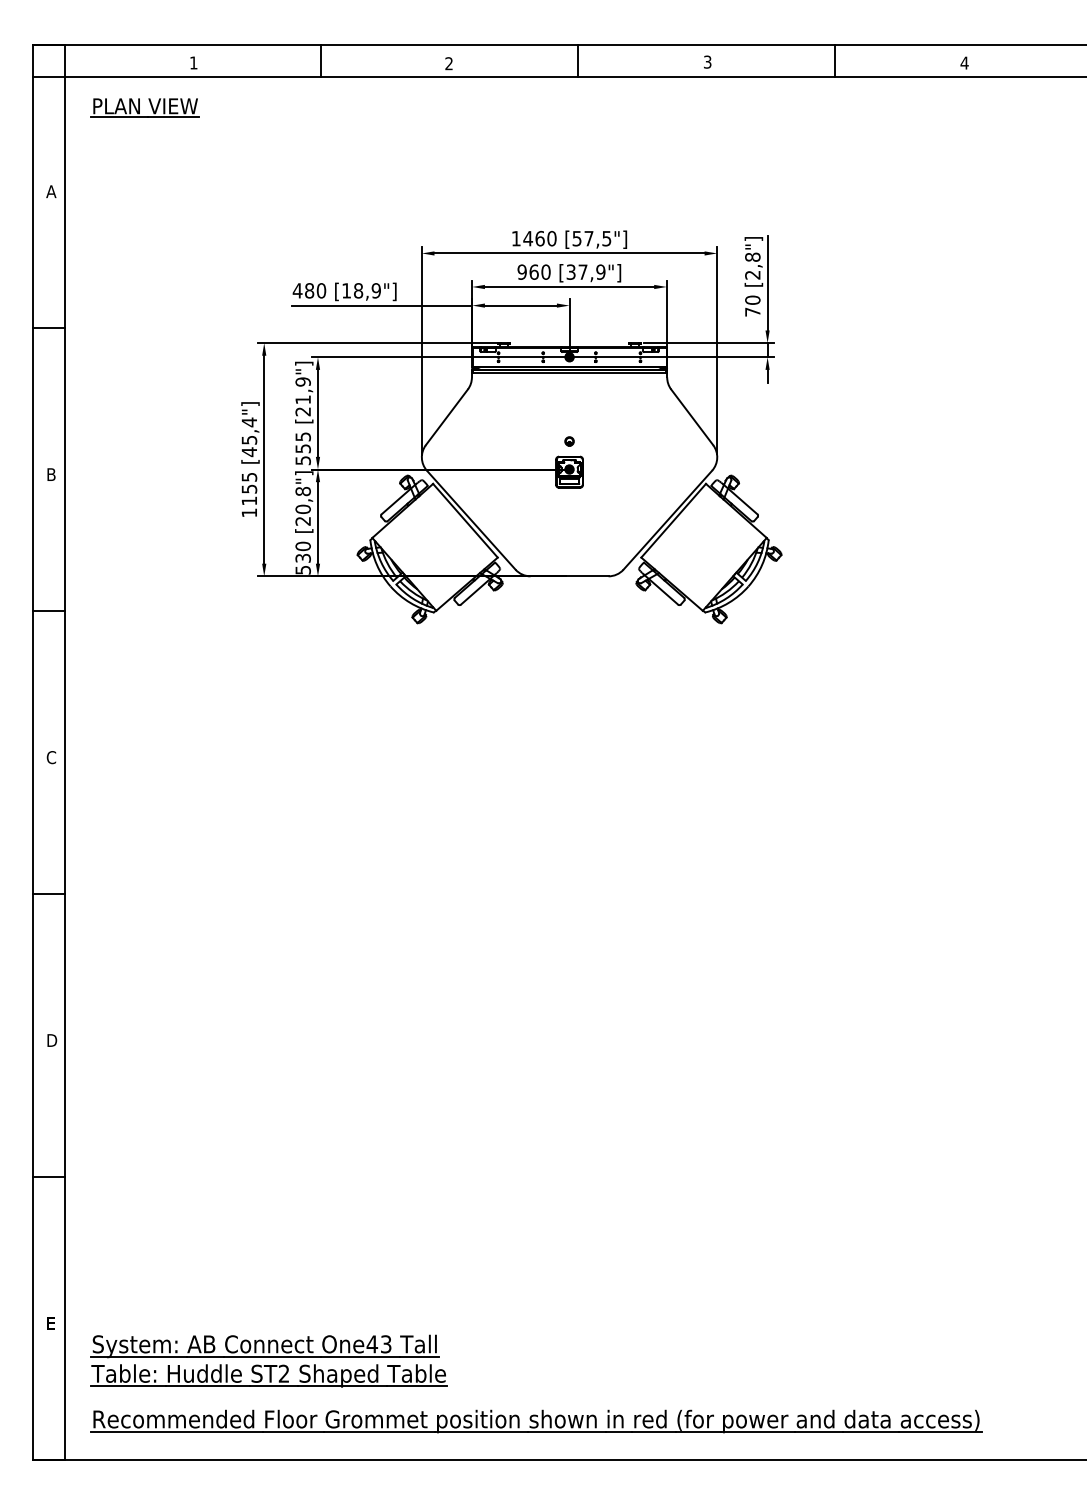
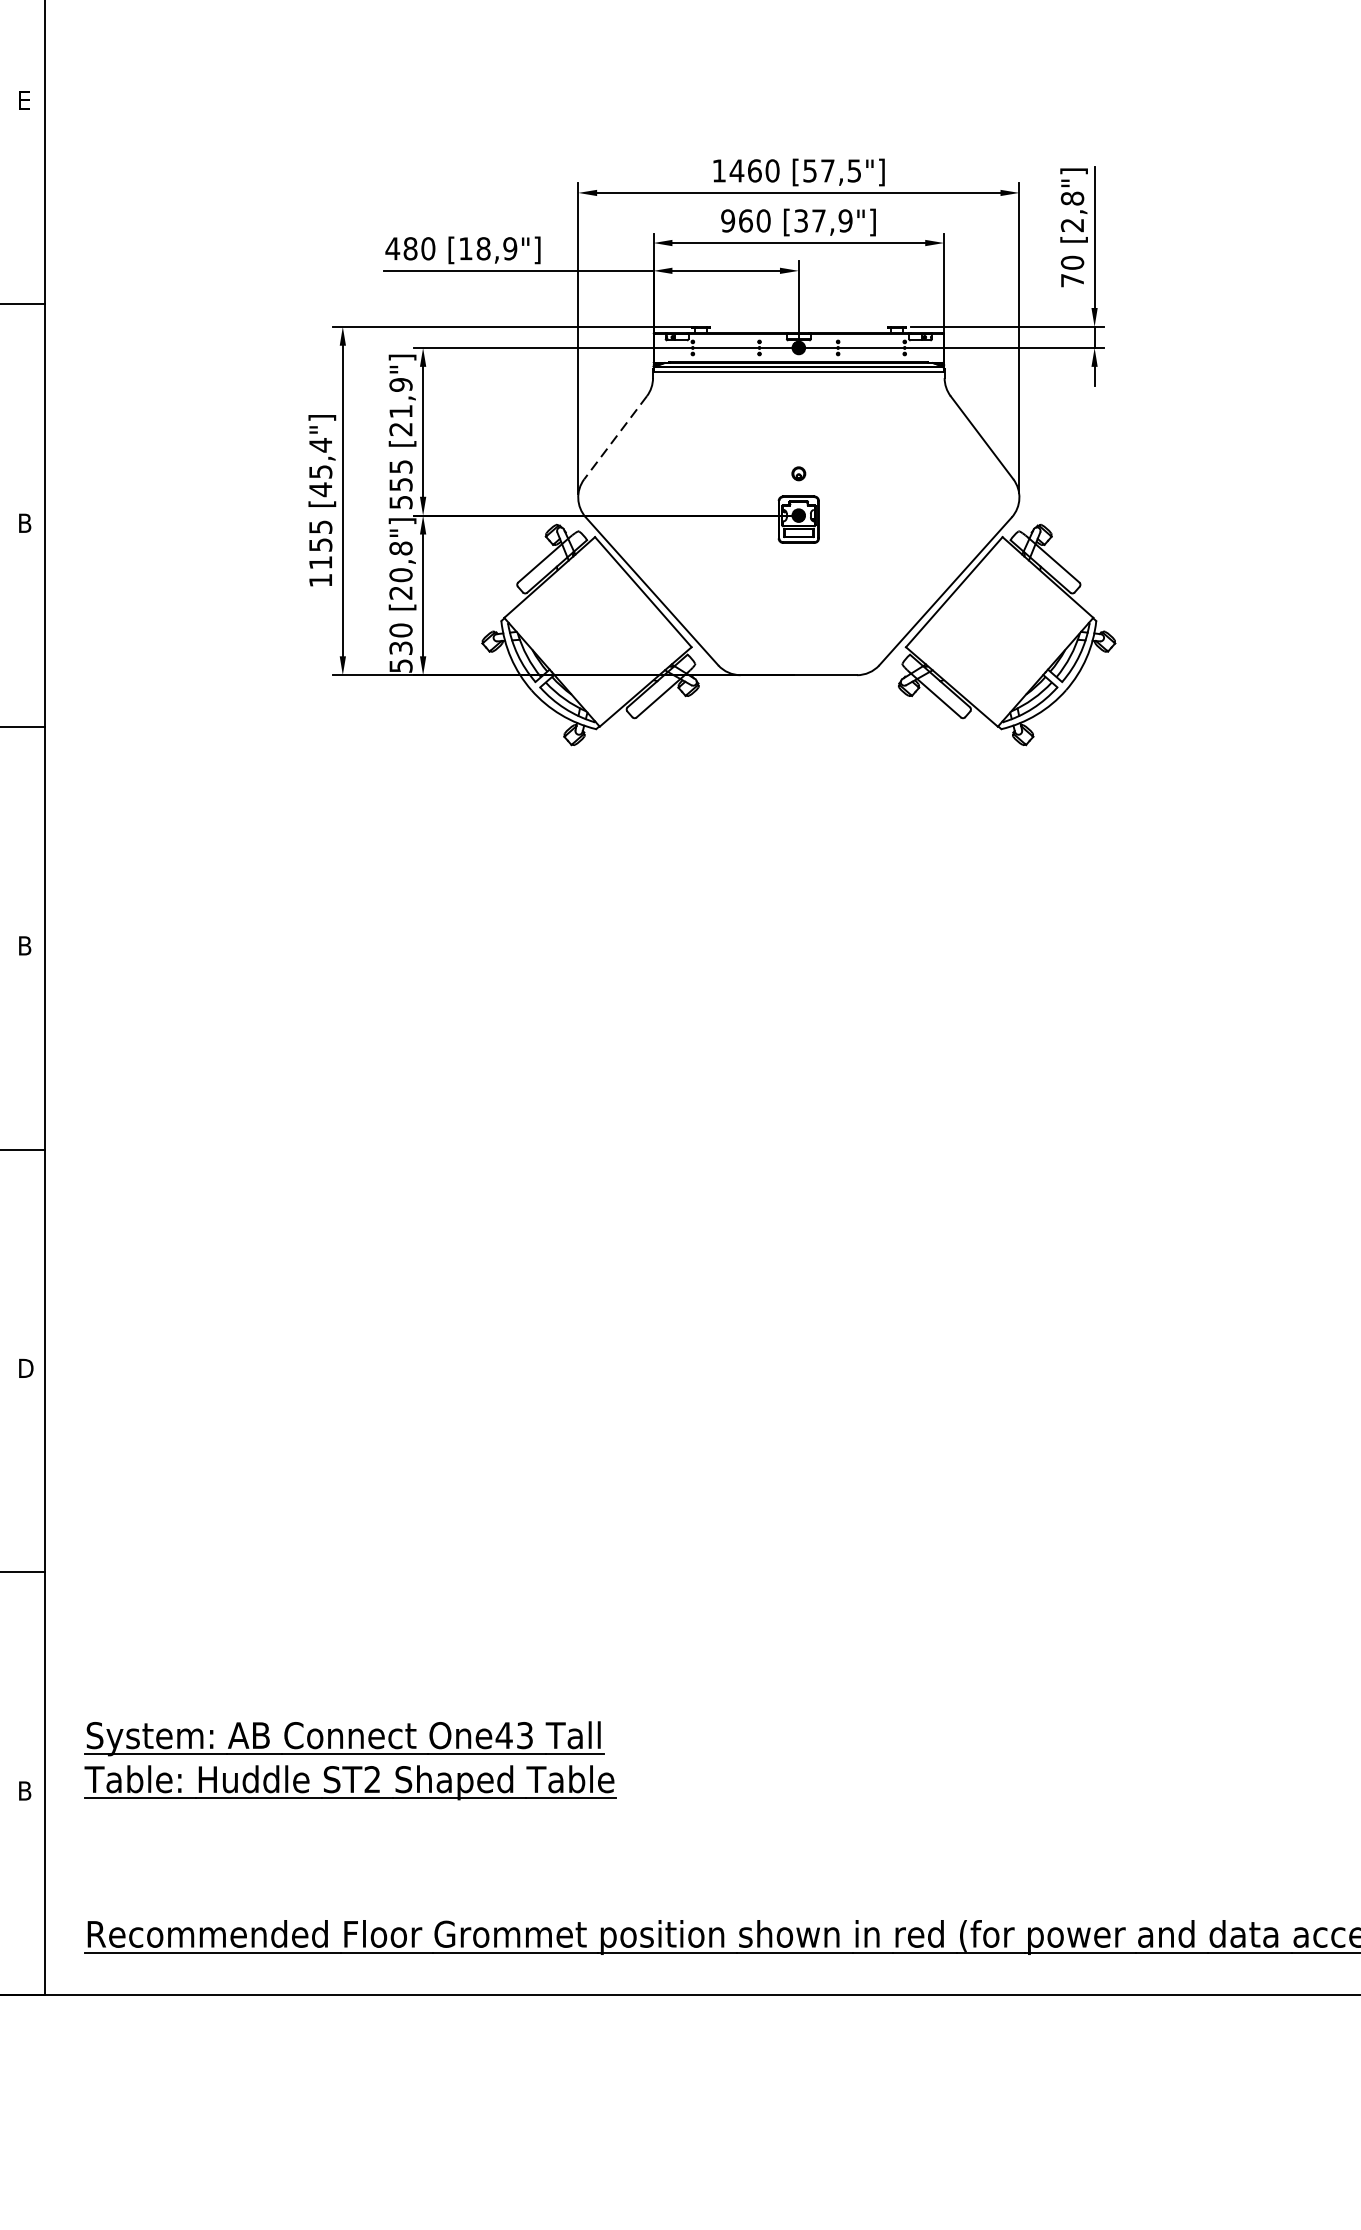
text: (51, 191) -> (25, 100), A -> E
line: (446, 417) -> (615, 437), solid -> dashed
text: (51, 757) -> (25, 945), C -> B
text: (51, 1323) -> (25, 1791), E -> B
part: (268, 1360) -> (349, 1759), moved

